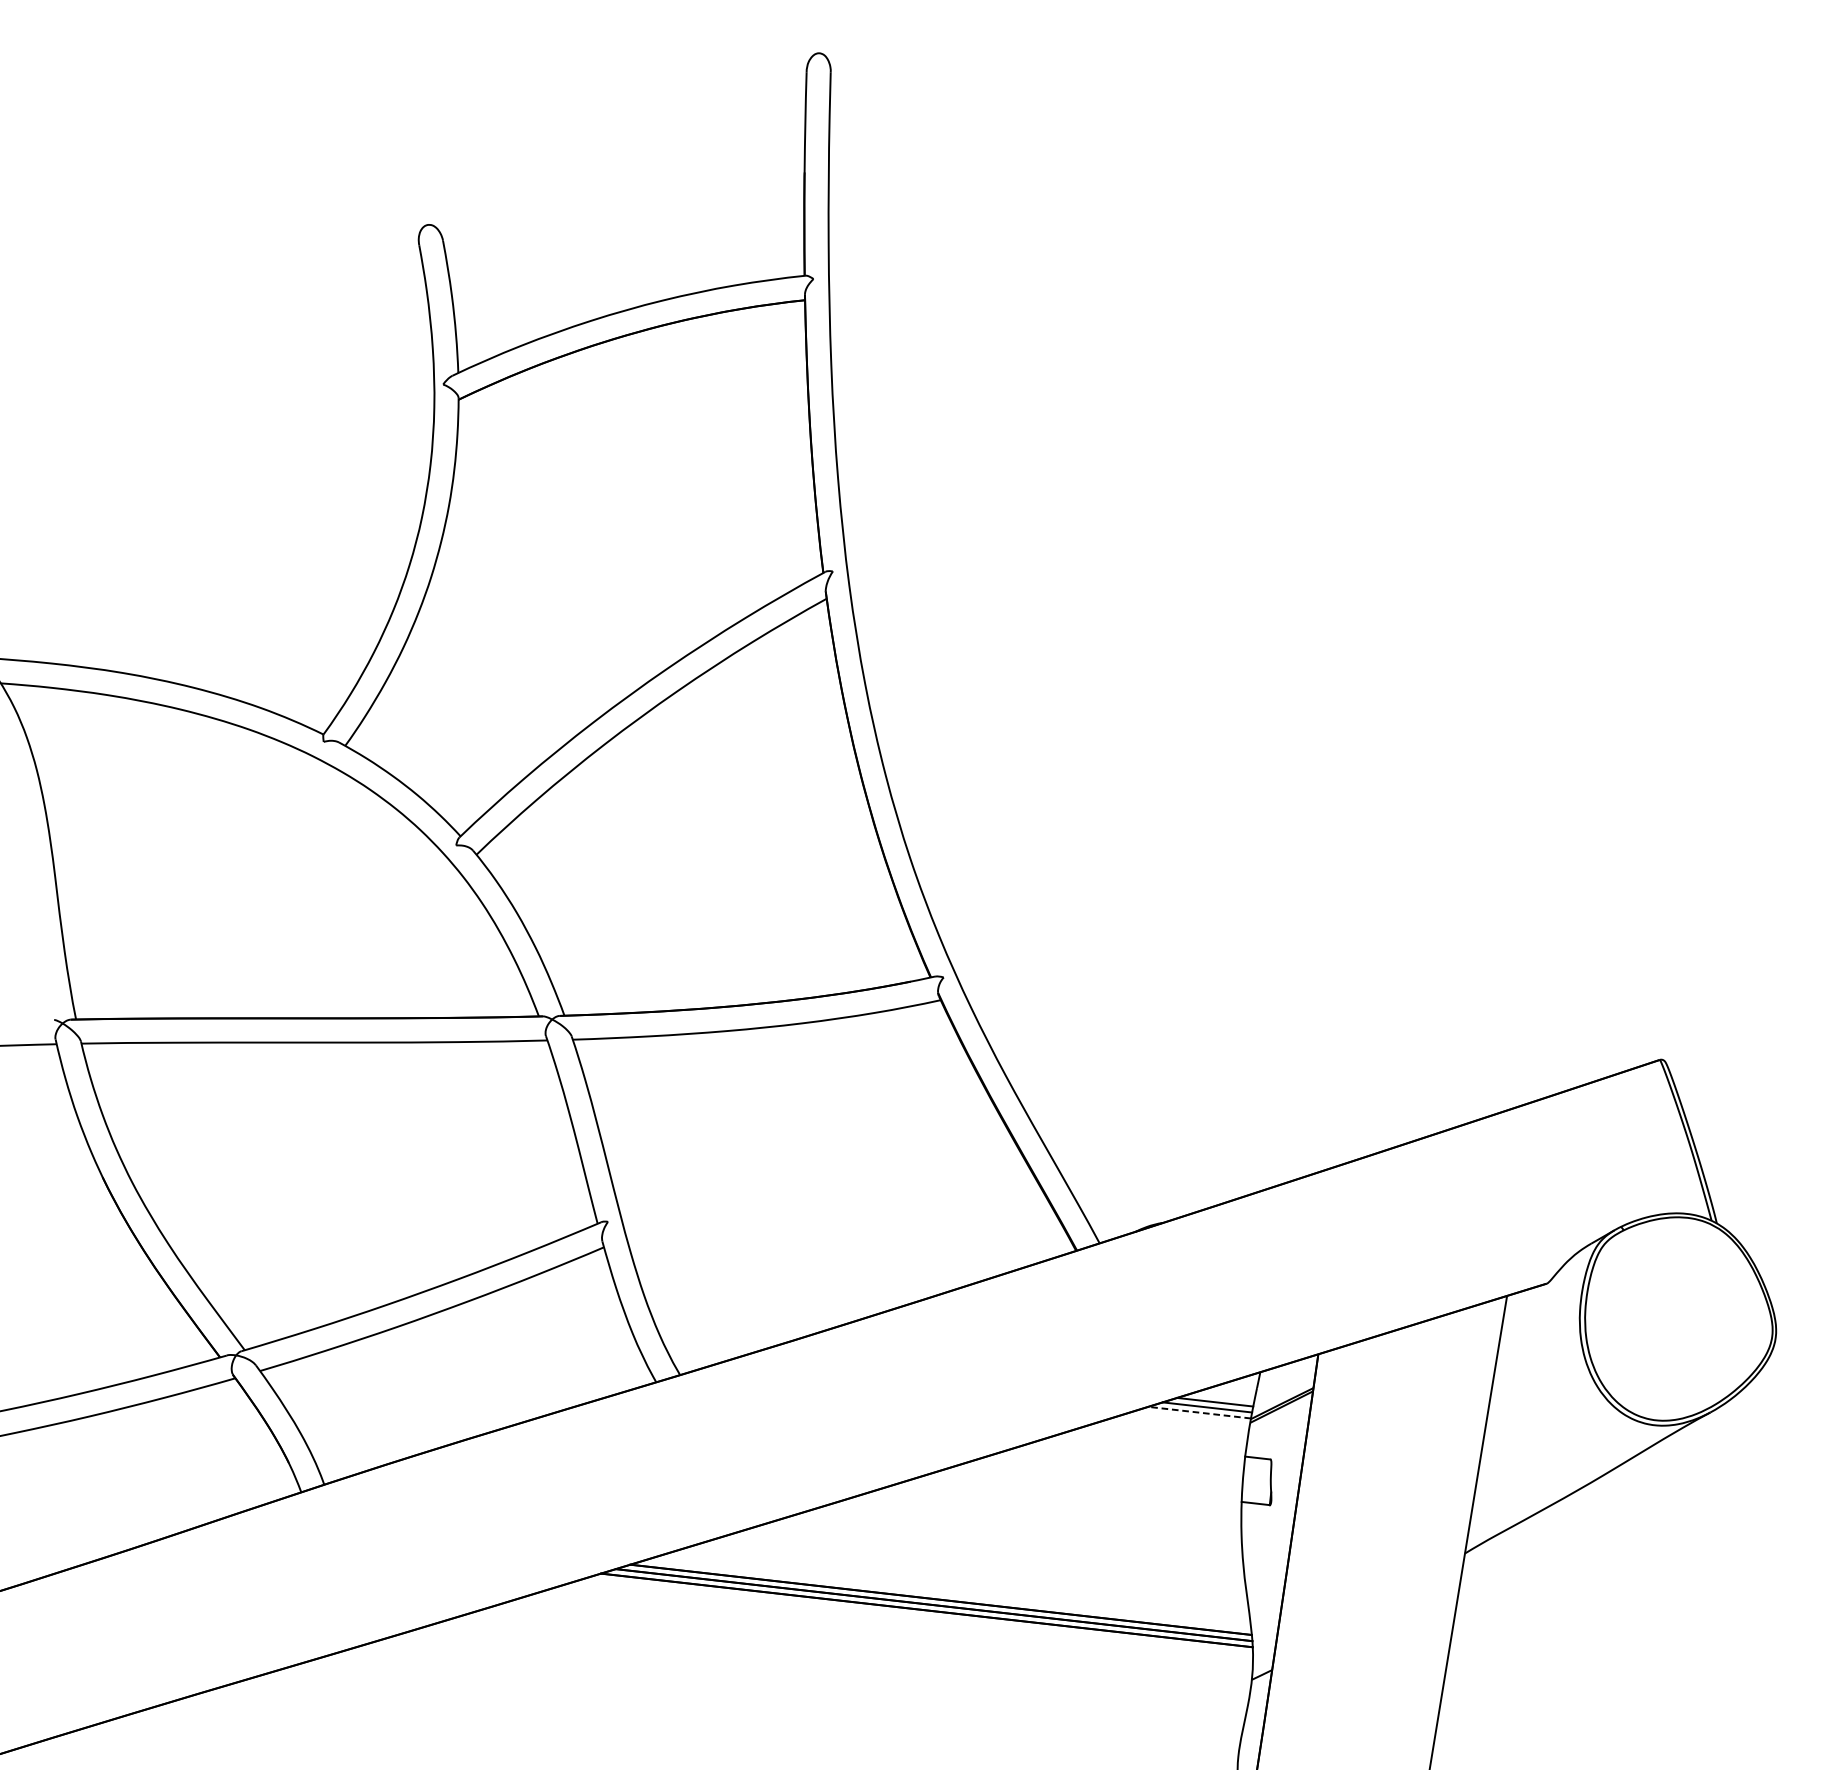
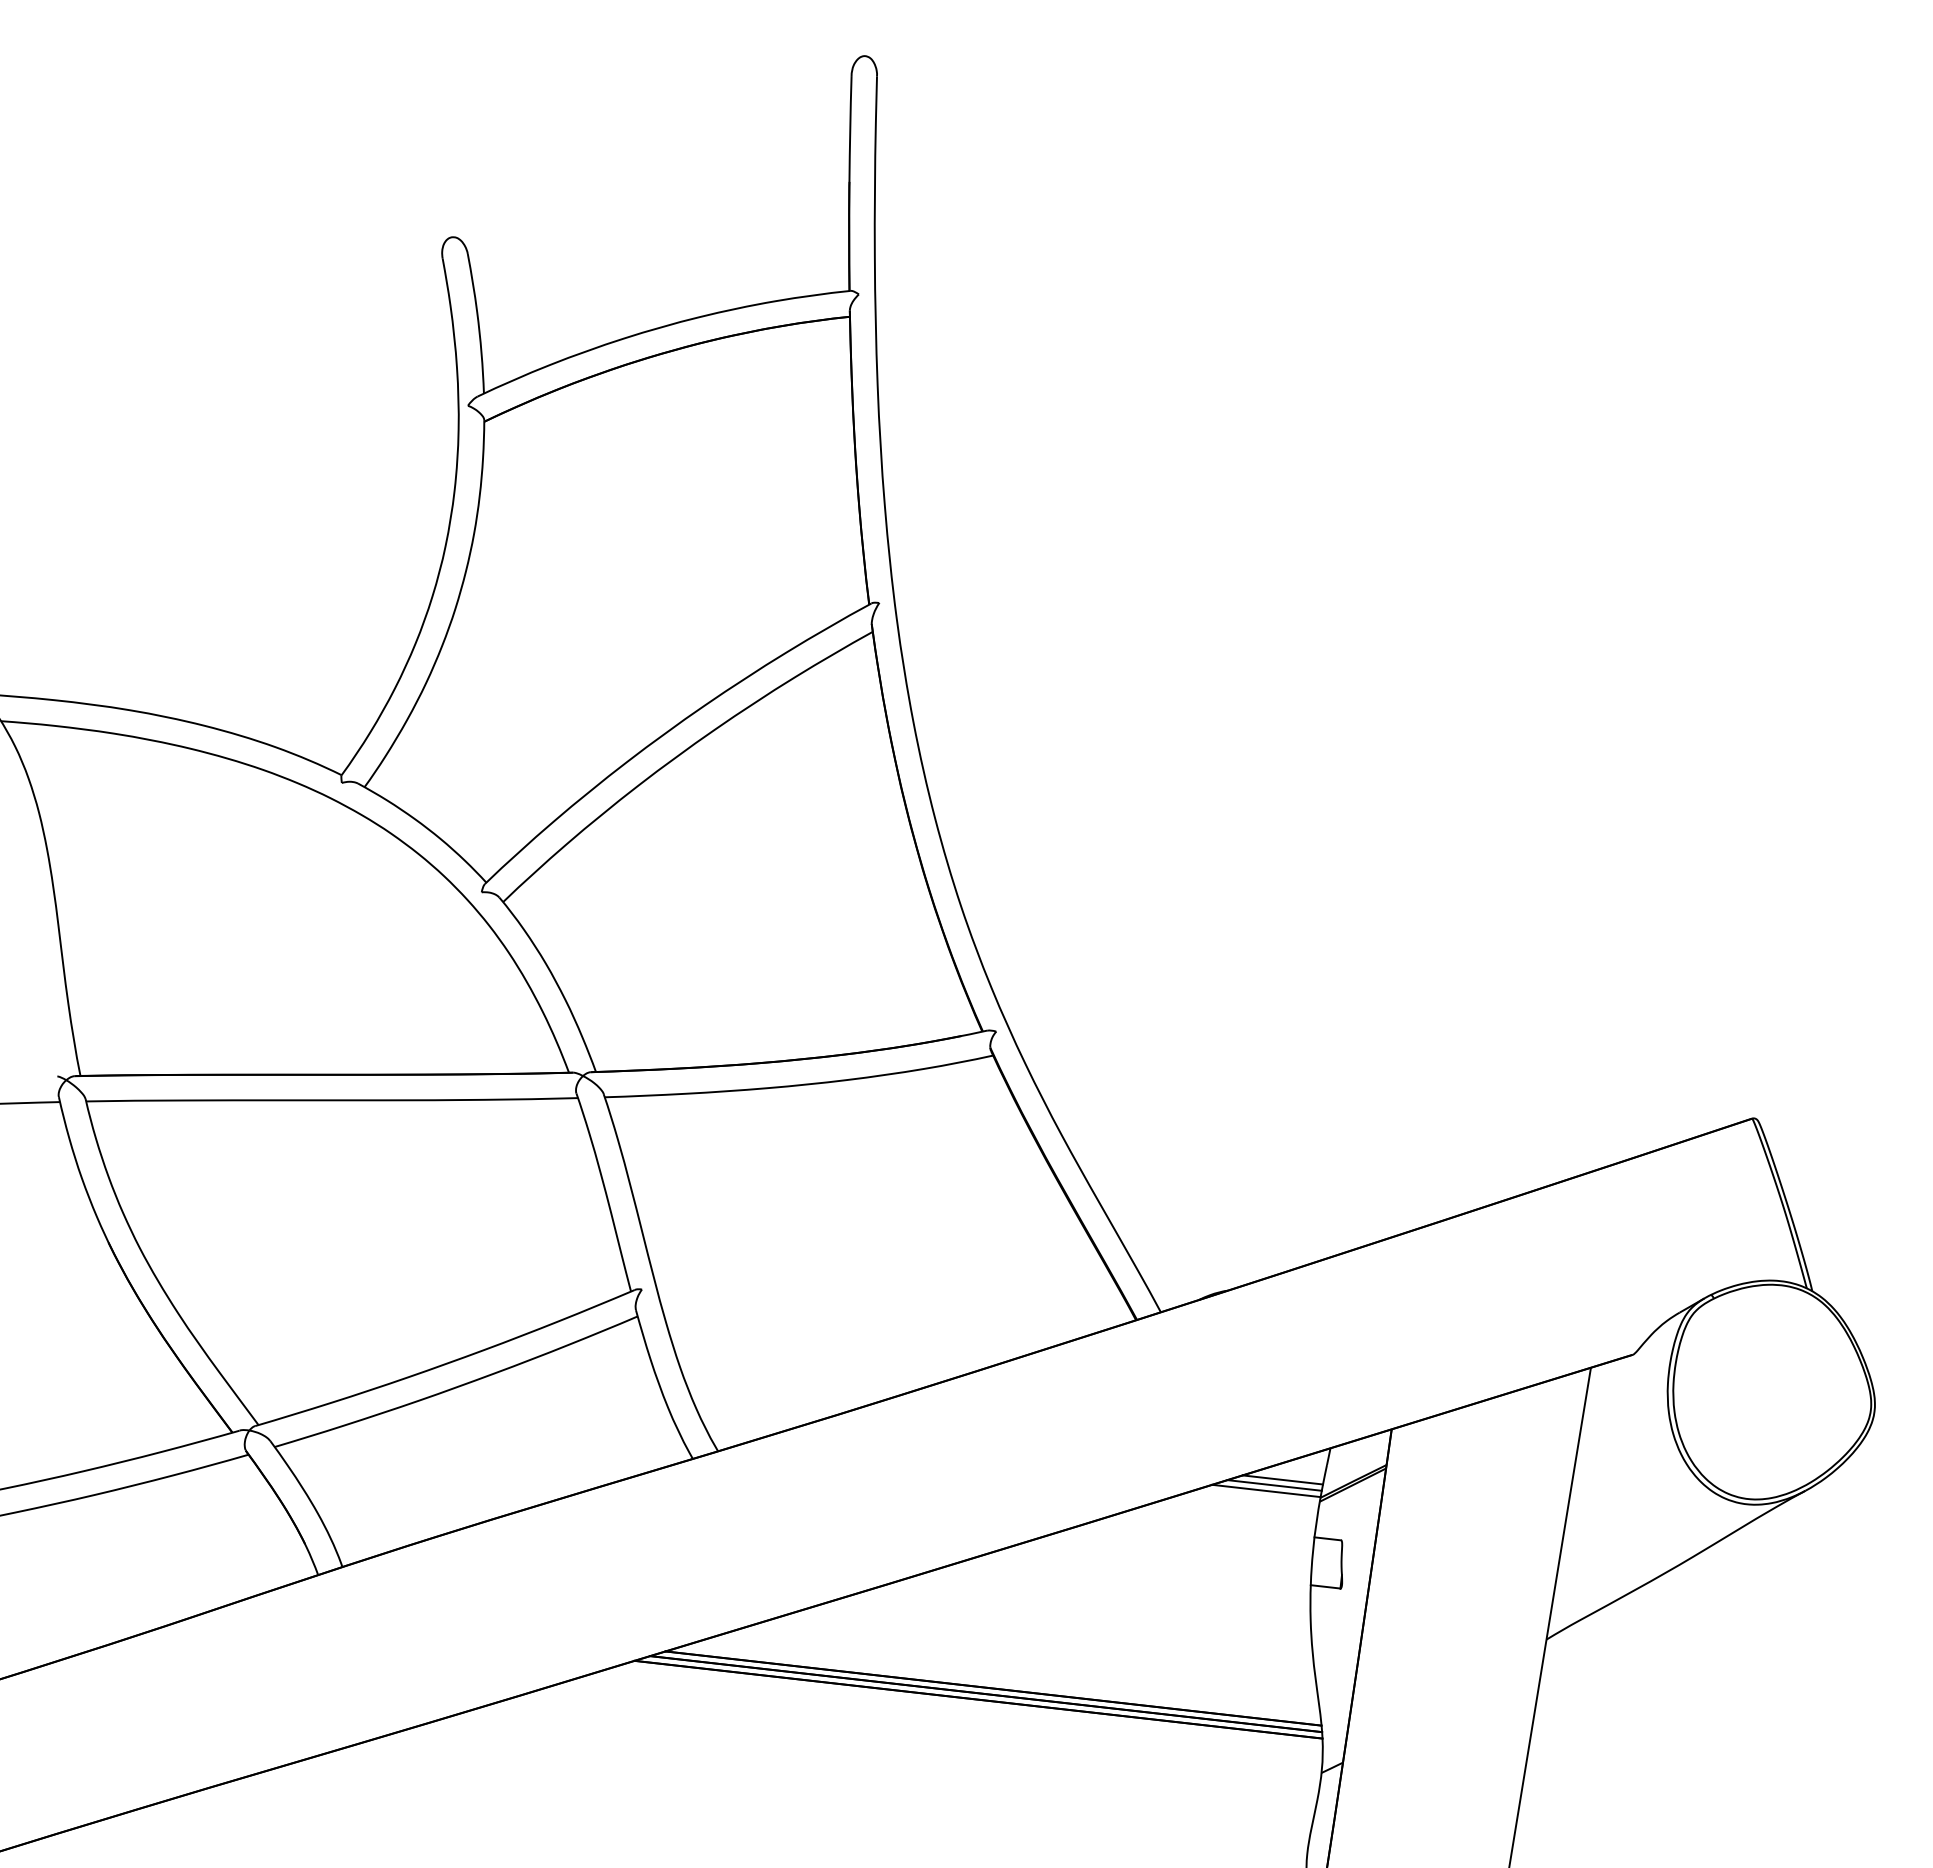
line: (1199, 1412) -> (1266, 1490), dashed -> solid

